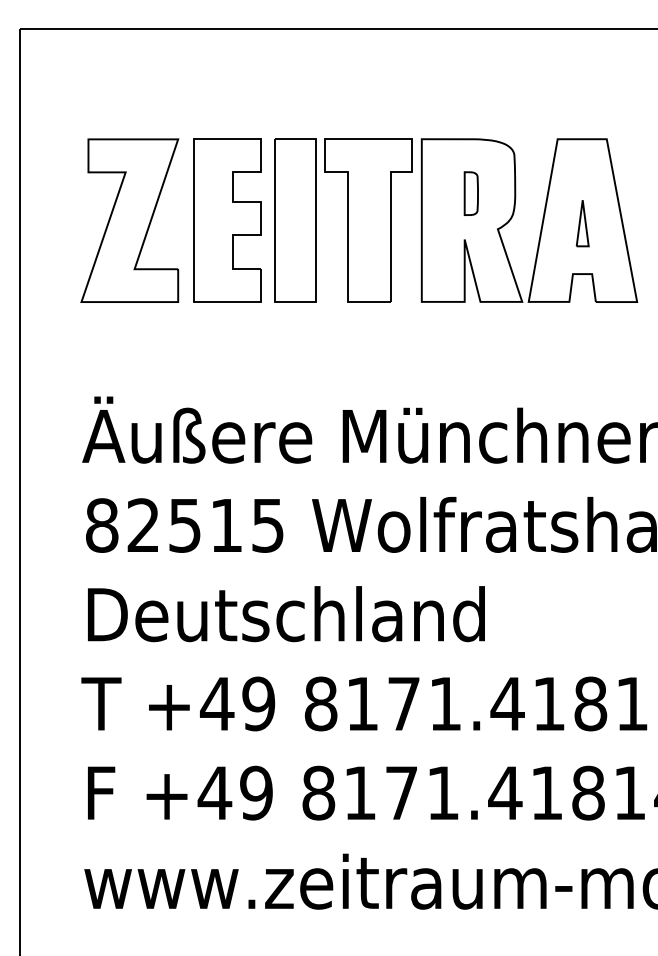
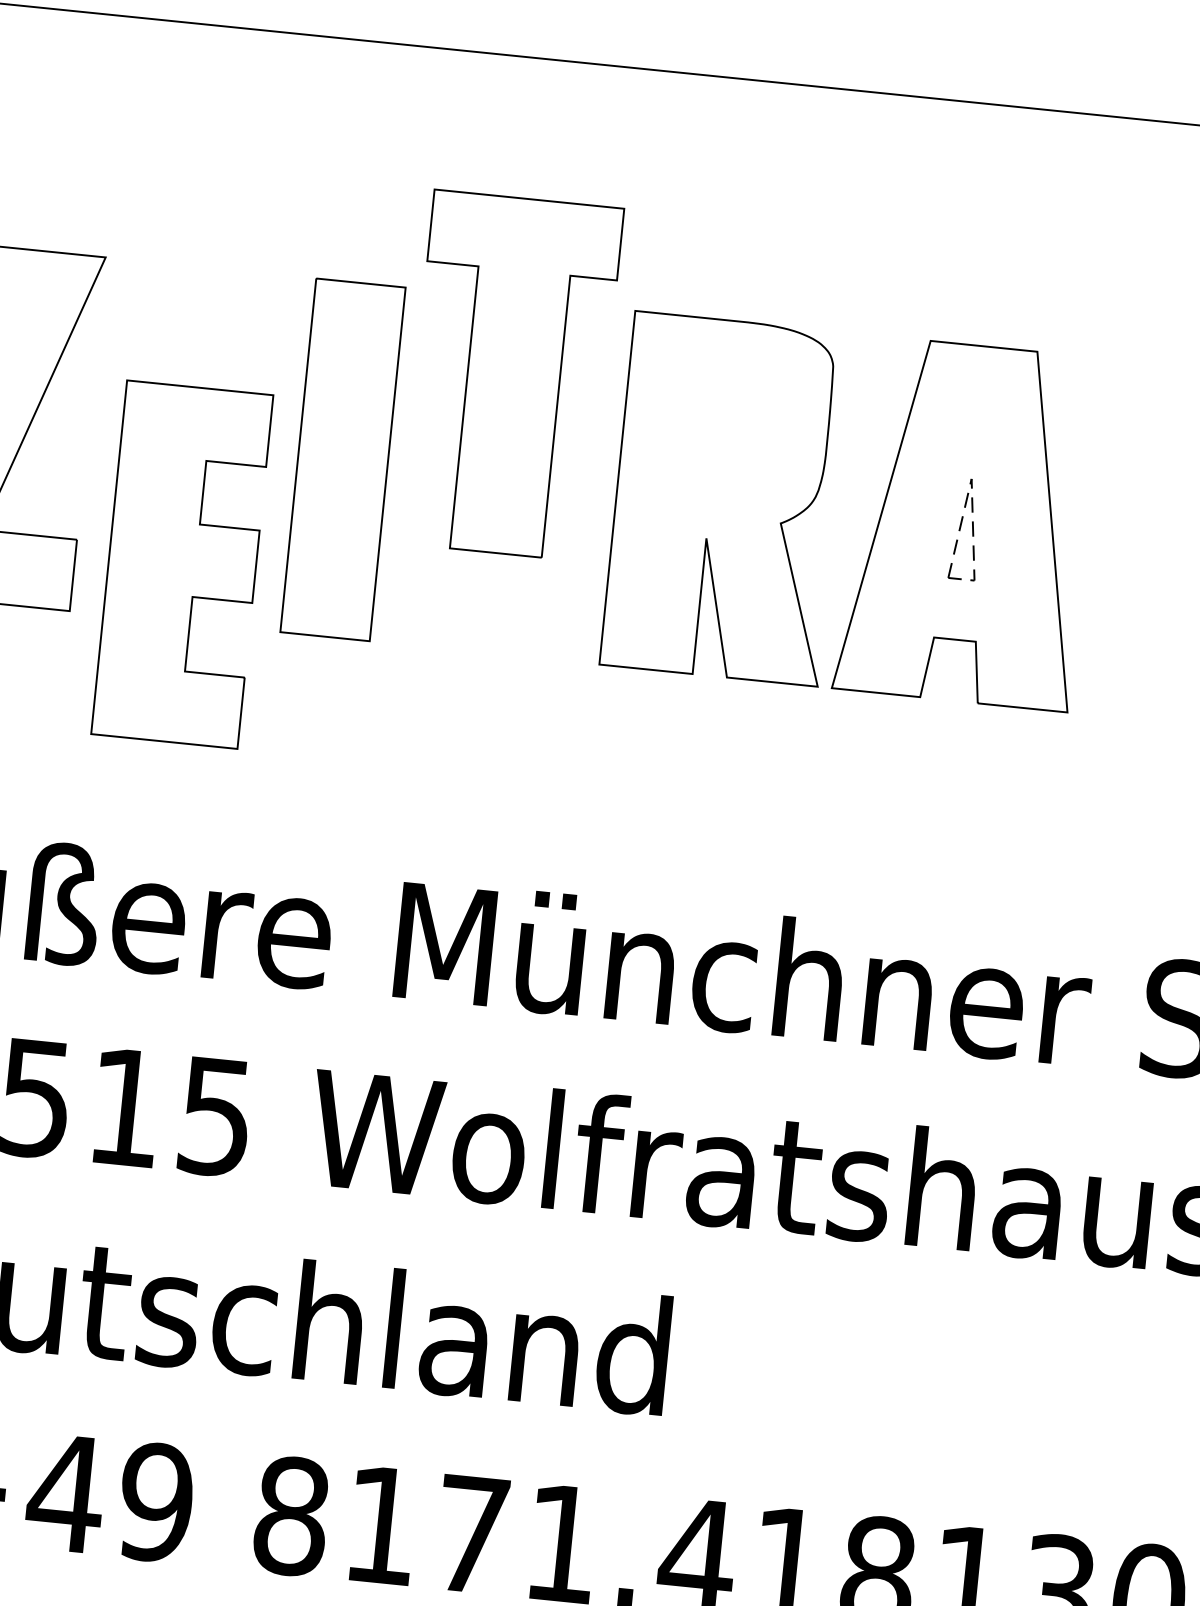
part: (470, 193) -> (729, 439), removed
line: (583, 207) -> (971, 495), solid -> dashed
part: (227, 220) -> (182, 564), moved
part: (368, 220) -> (511, 375), moved

